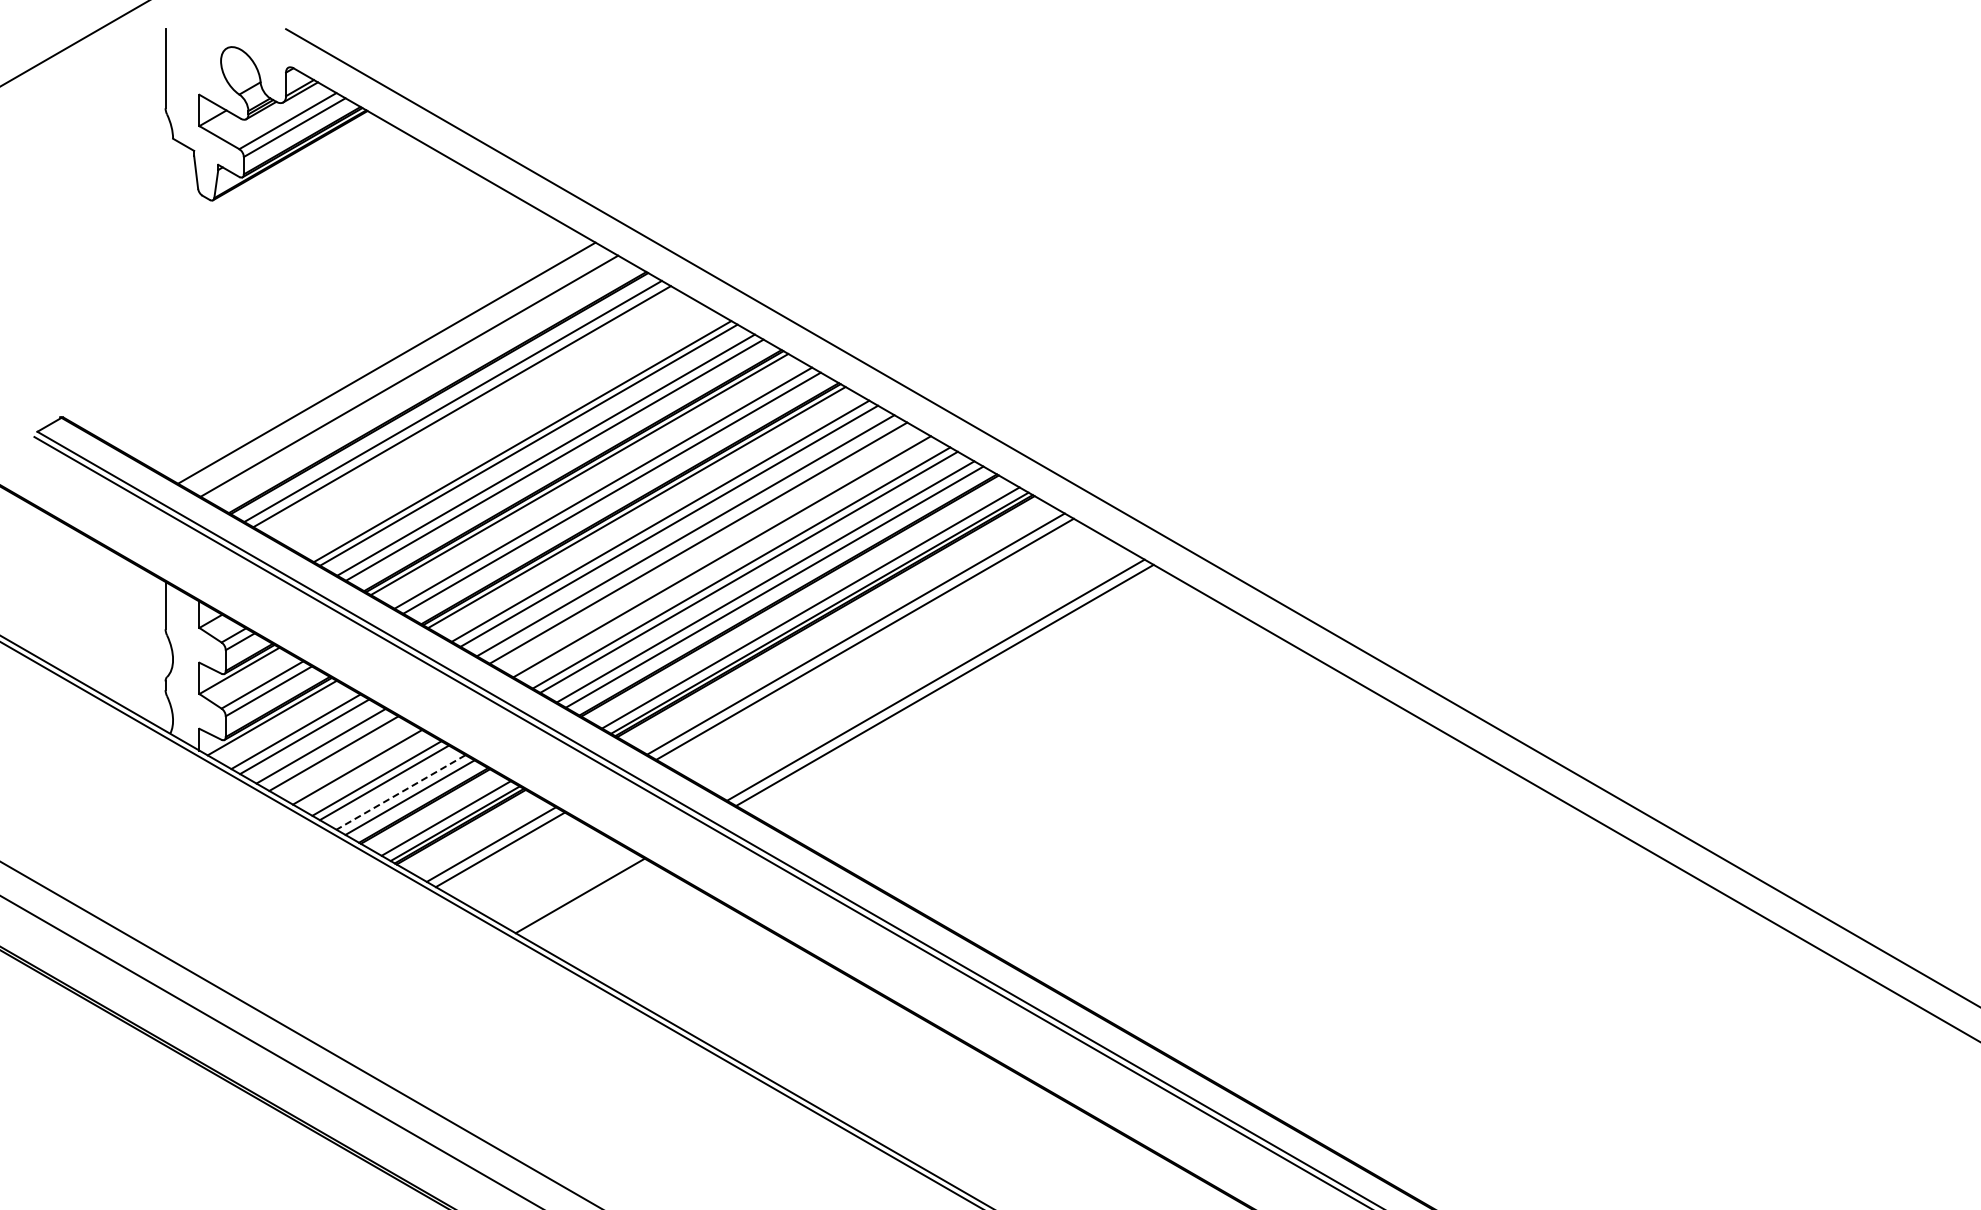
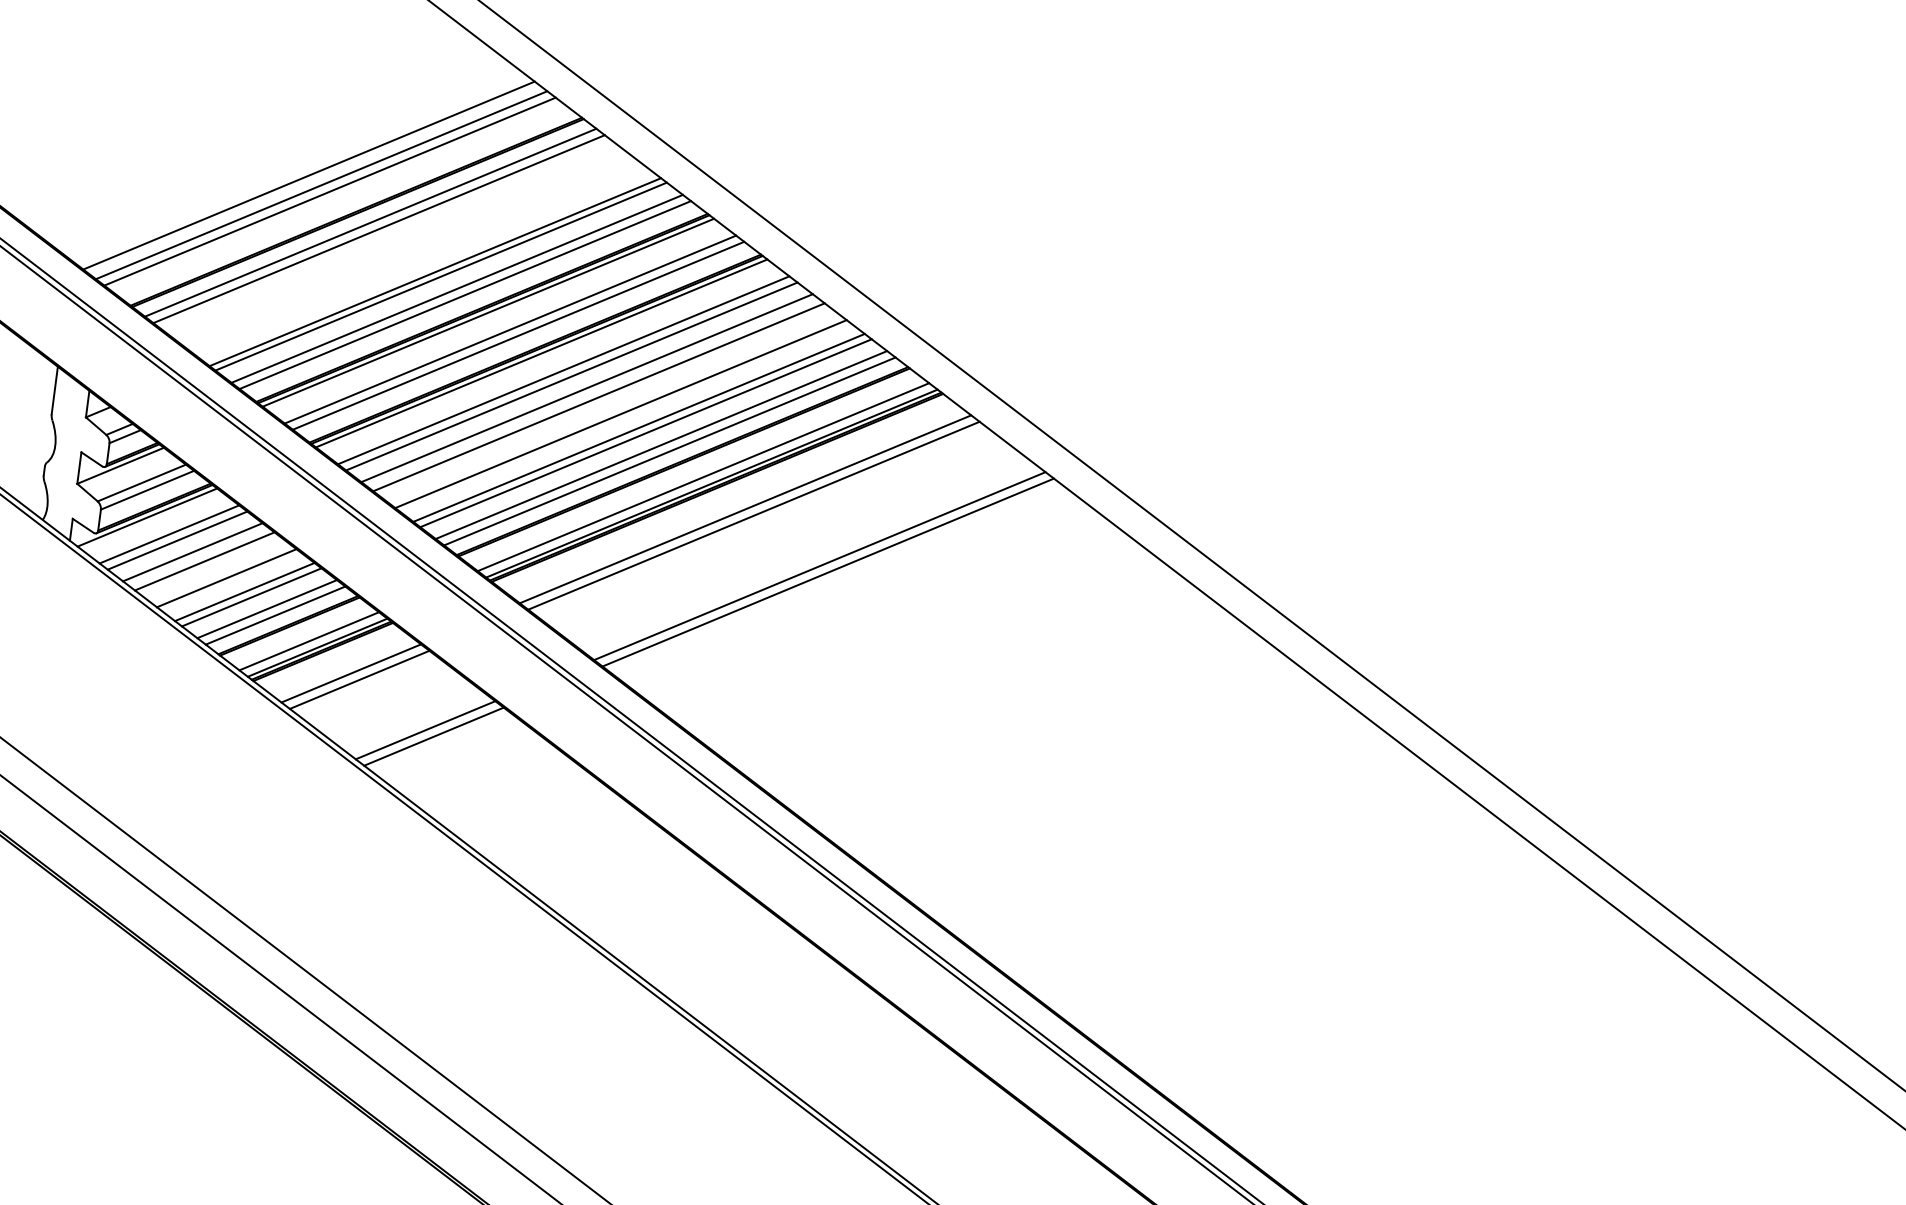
line: (400, 370) -> (321, 184), added
line: (401, 792) -> (267, 609), dashed -> solid
line: (570, 890) -> (424, 729), added

